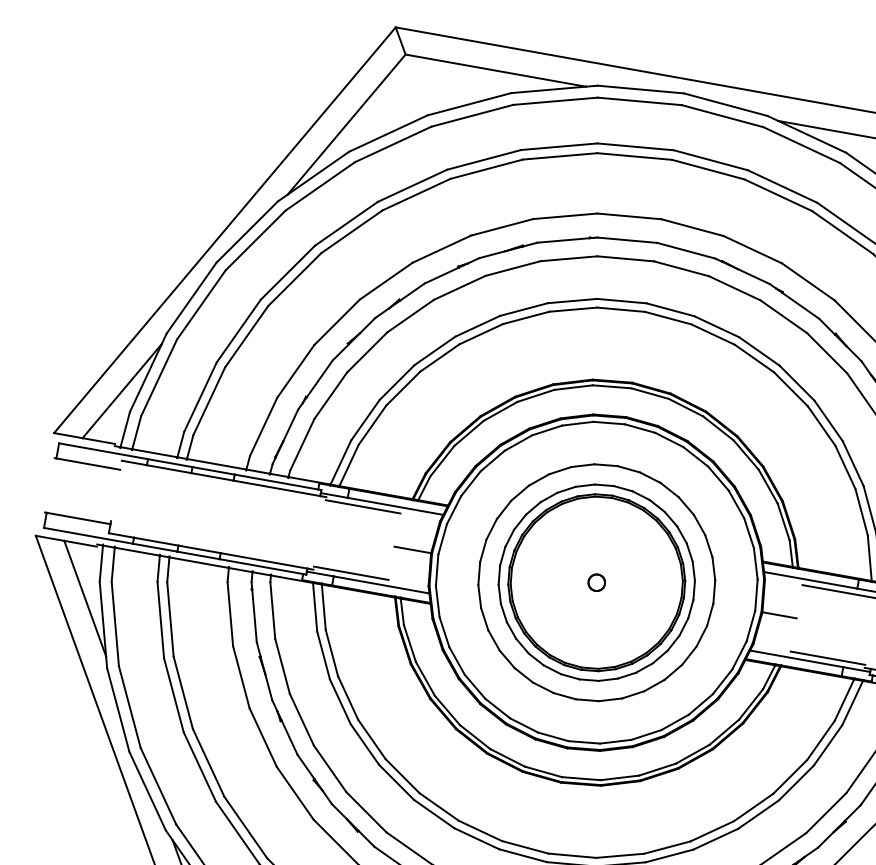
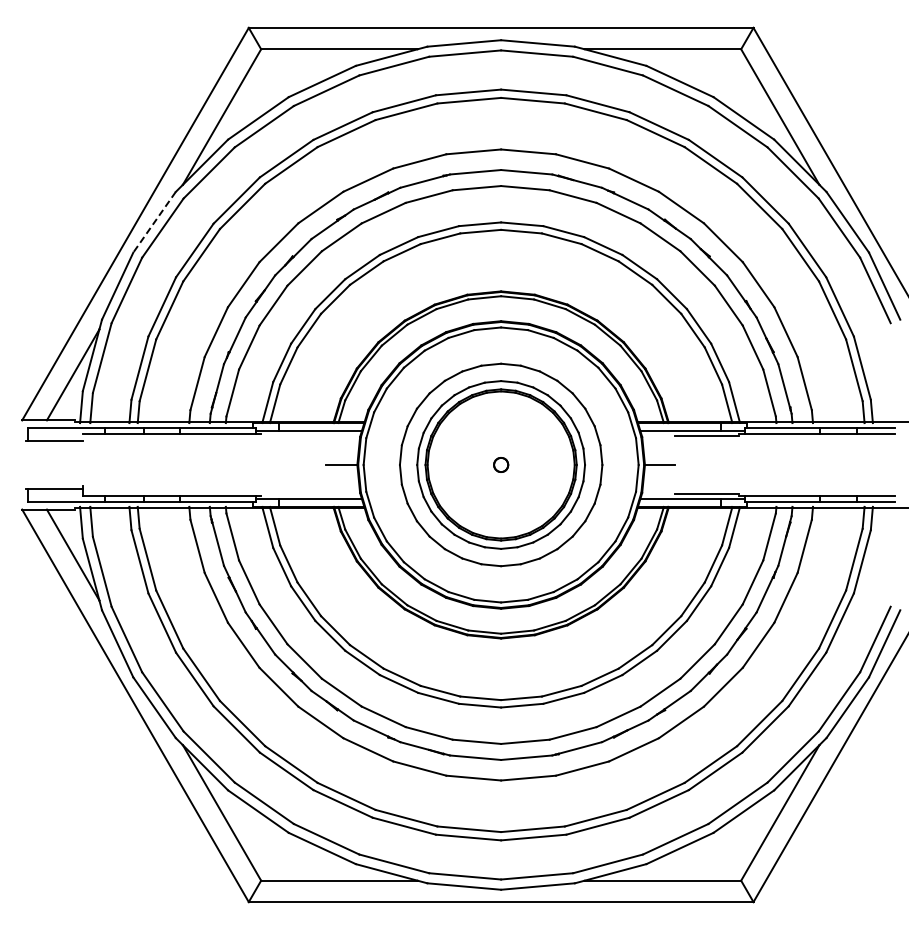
line: (247, 232) -> (154, 222), solid -> dashed
line: (362, 507) -> (292, 436), removed
line: (350, 572) -> (292, 493), removed

